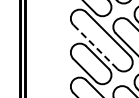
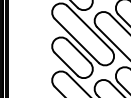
line: (95, 46) -> (76, 40), dashed -> solid

